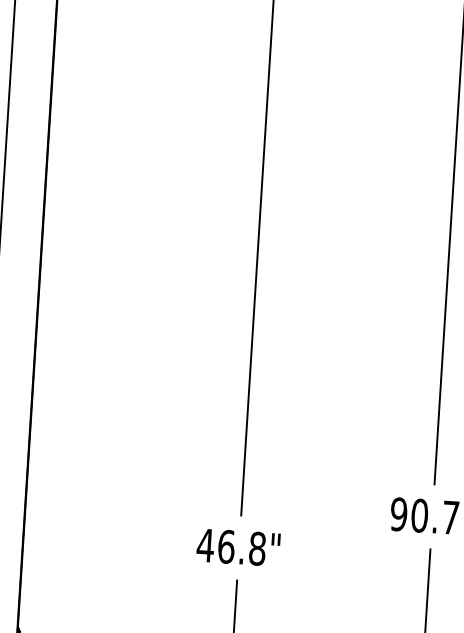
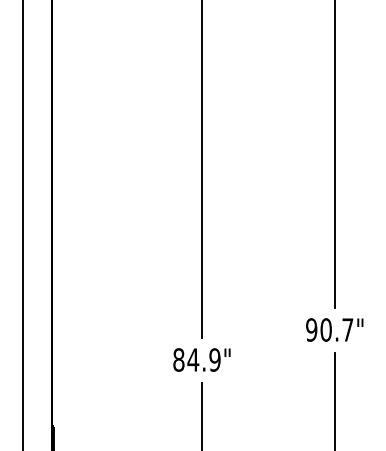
text: (230, 546) -> (196, 359), 46.8" -> 84.9"

